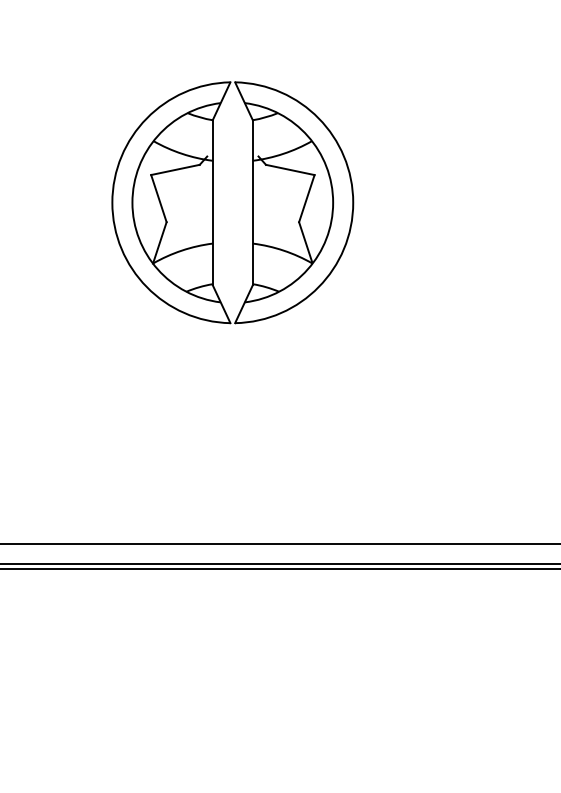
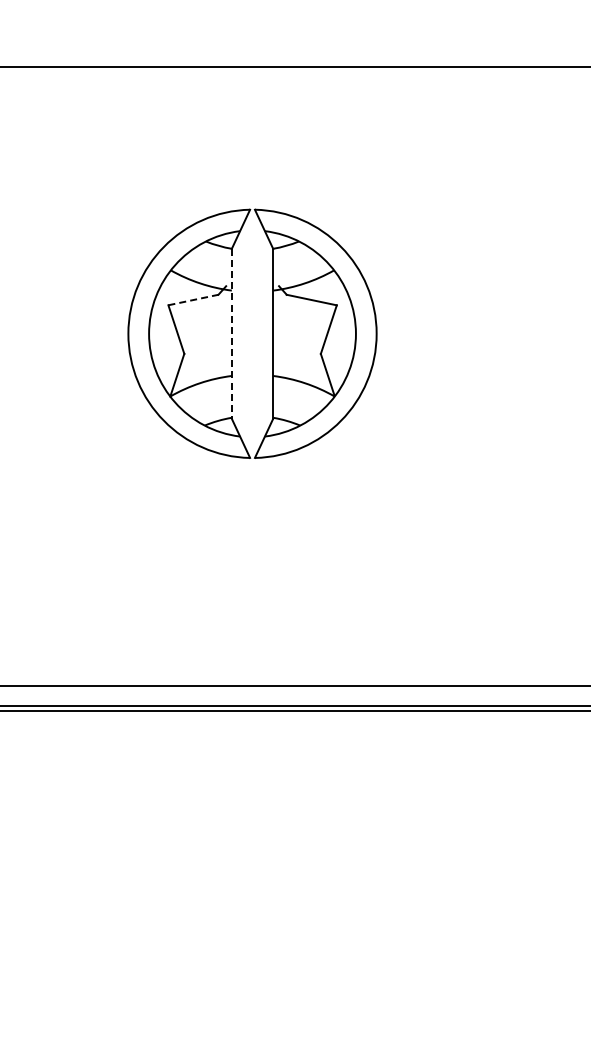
line: (175, 170) -> (193, 300), solid -> dashed
line: (212, 202) -> (231, 333), solid -> dashed

